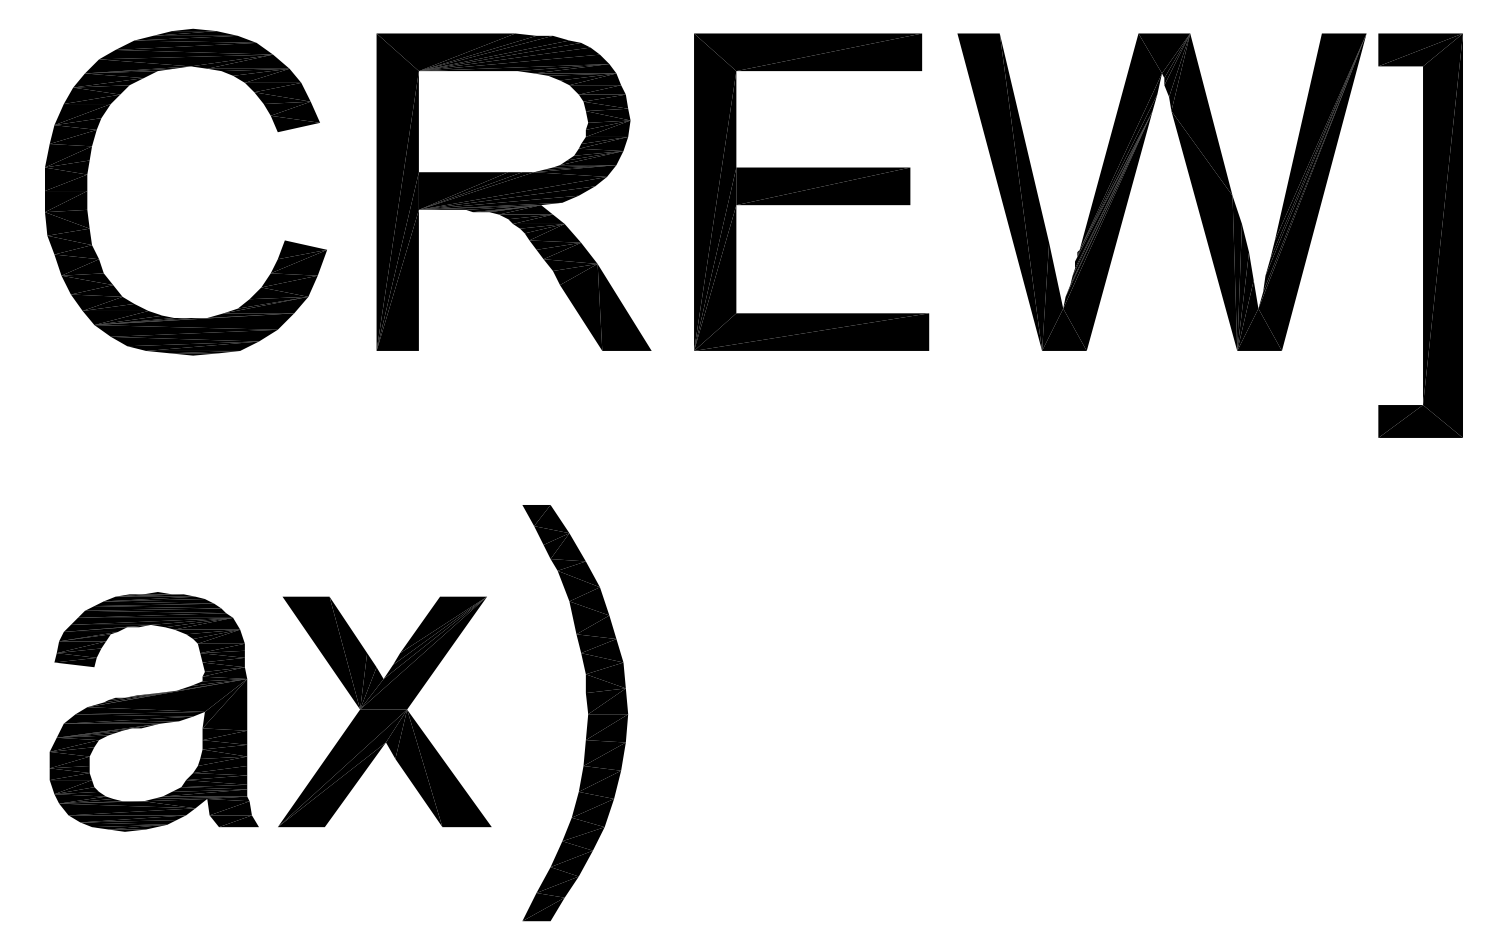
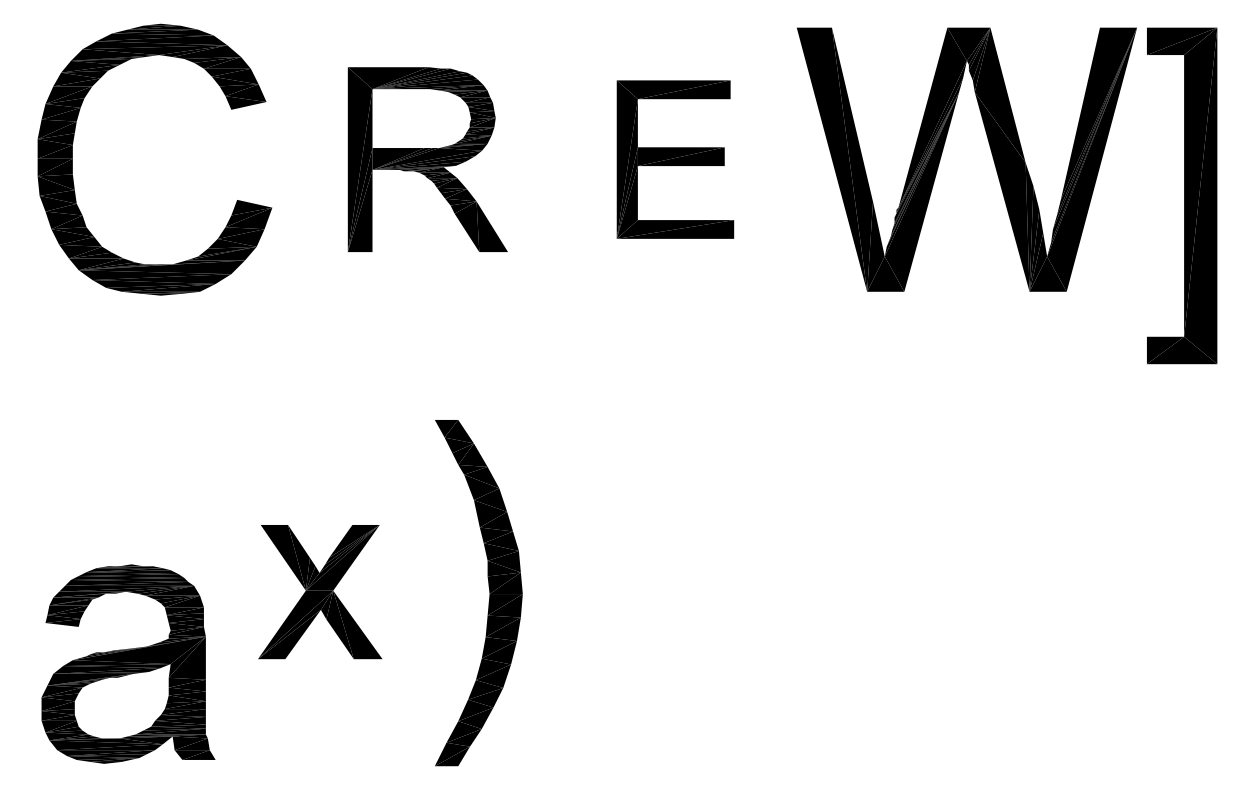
part: (513, 191) -> (427, 159), size x0.7
part: (811, 191) -> (675, 159), size x0.6
part: (154, 711) -> (128, 663), moved
part: (383, 711) -> (319, 591), size x0.7

